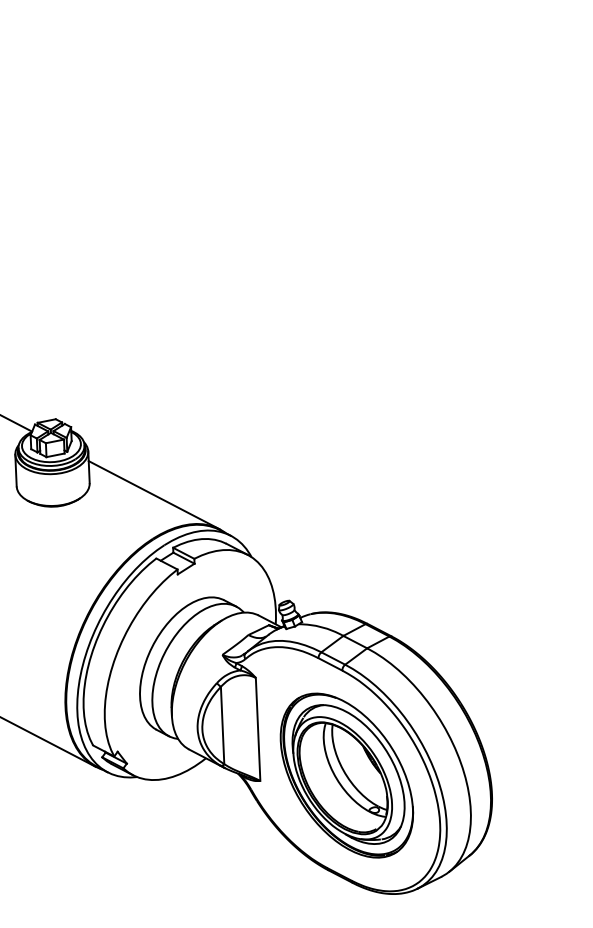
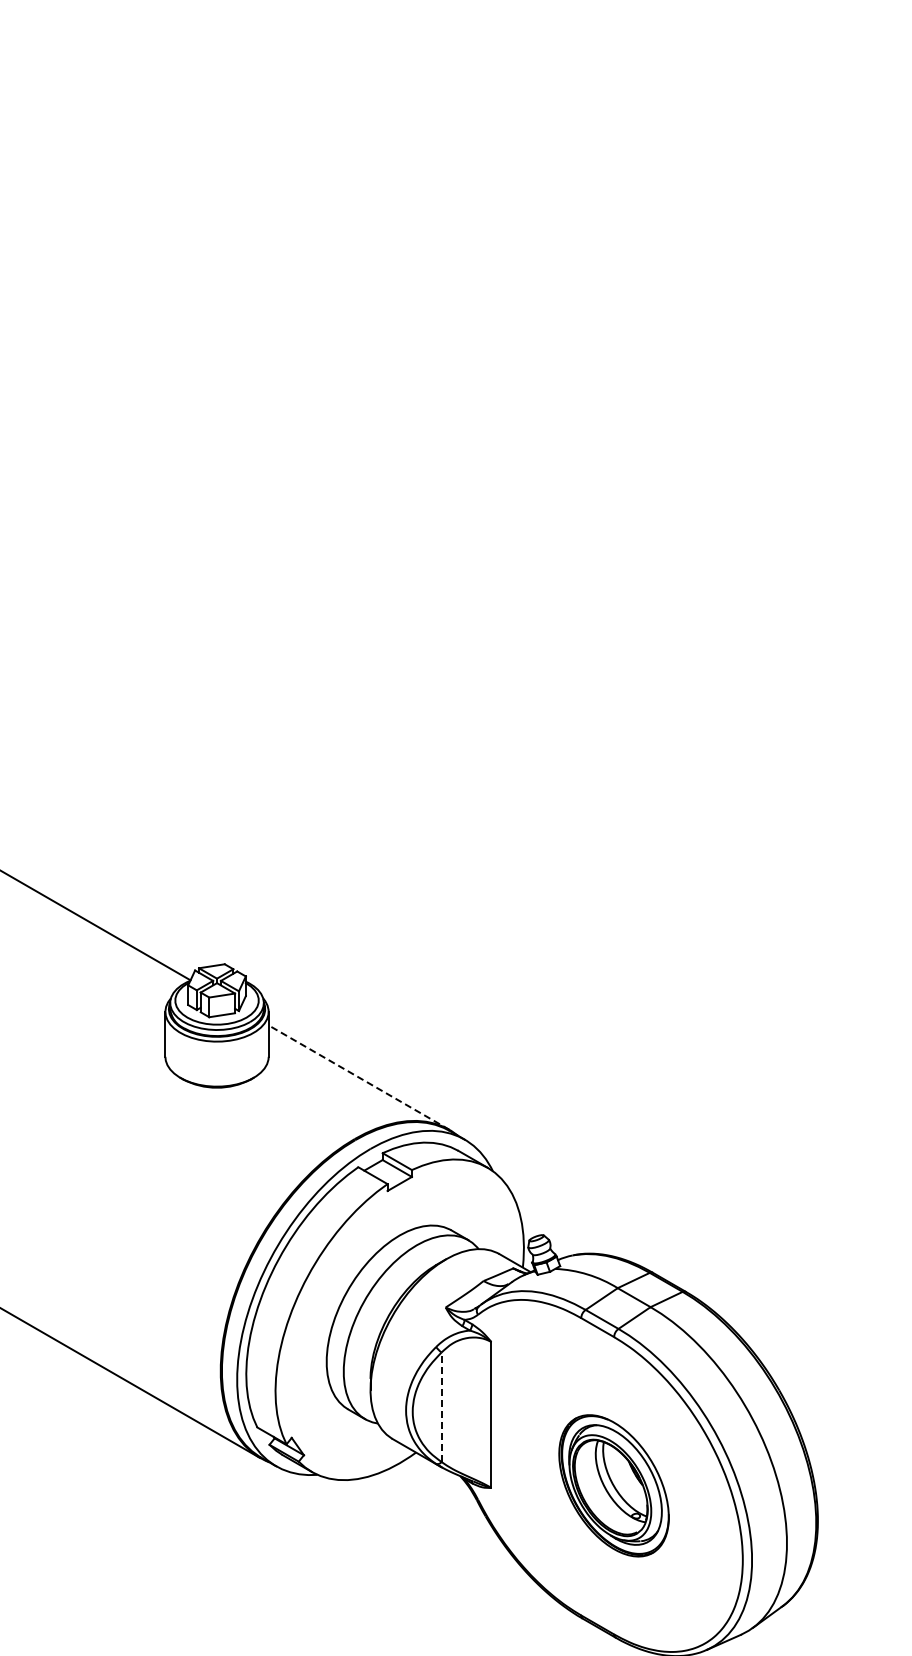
line: (153, 495) -> (358, 1077), solid -> dashed
line: (222, 725) -> (441, 1407), solid -> dashed
part: (346, 775) -> (613, 1485), size x0.6

